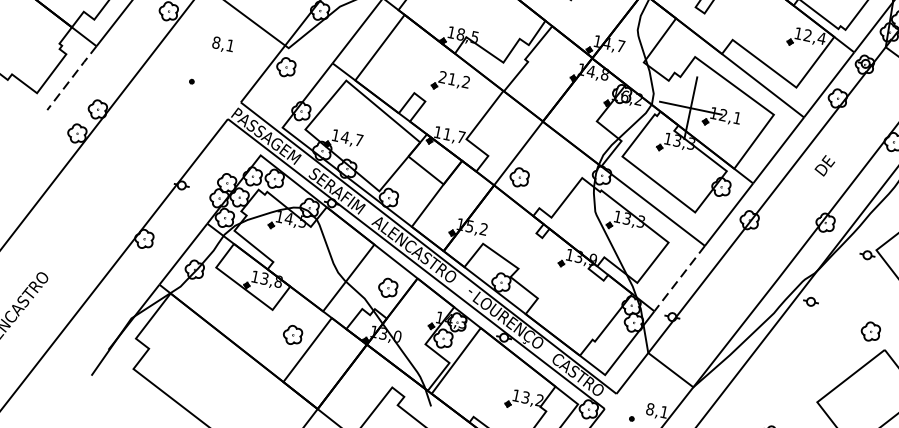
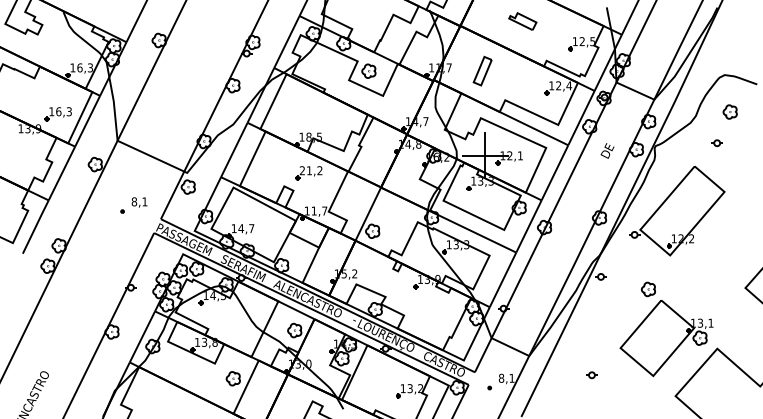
text: (223, 45) -> (139, 202), moved
line: (71, 78) -> (35, 227), dashed -> solid
text: (824, 165) -> (607, 150), moved
line: (678, 279) -> (502, 280), dashed -> solid

